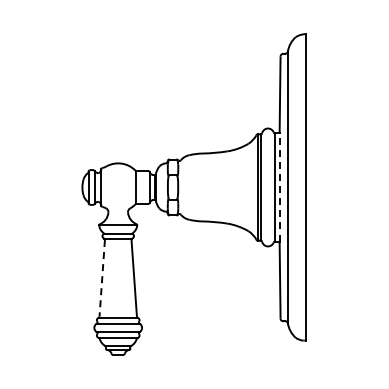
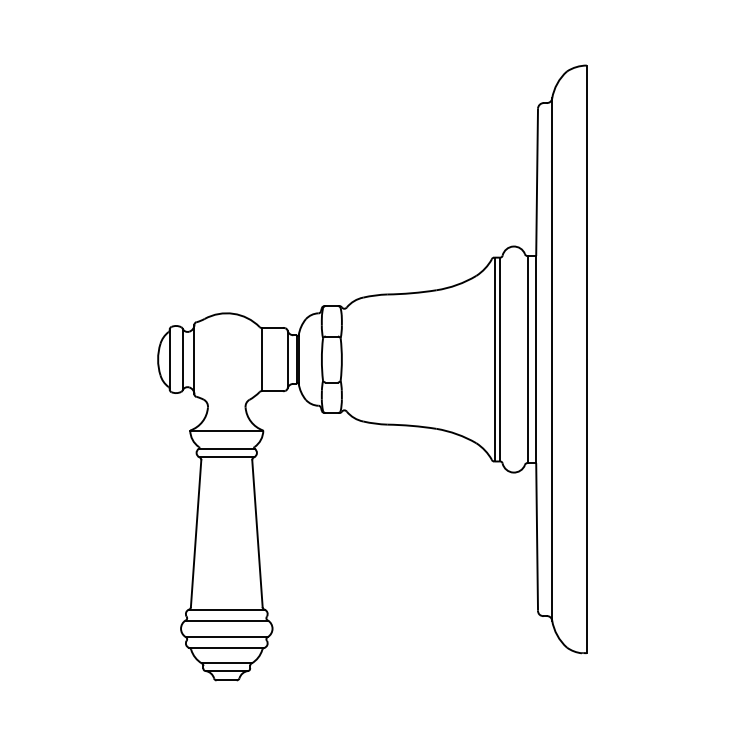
line: (279, 186) -> (535, 357), dashed -> solid
line: (102, 278) -> (196, 534), dashed -> solid

